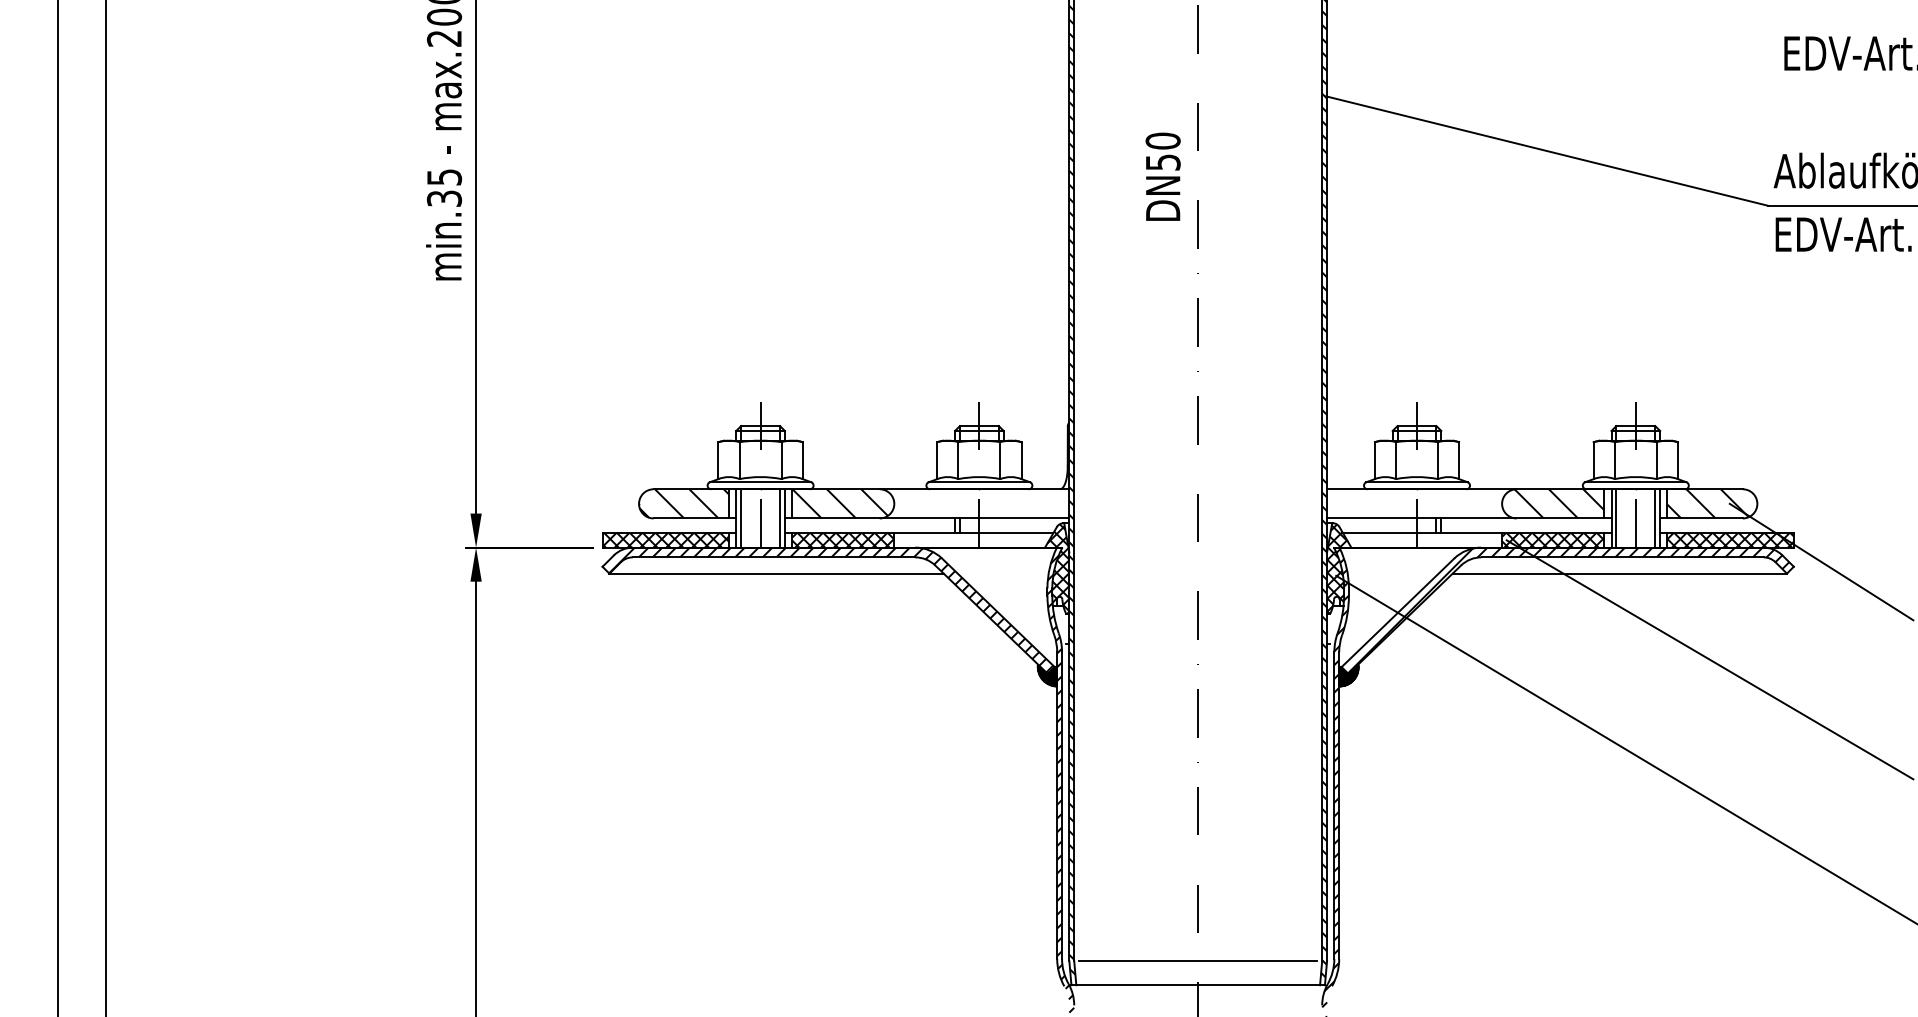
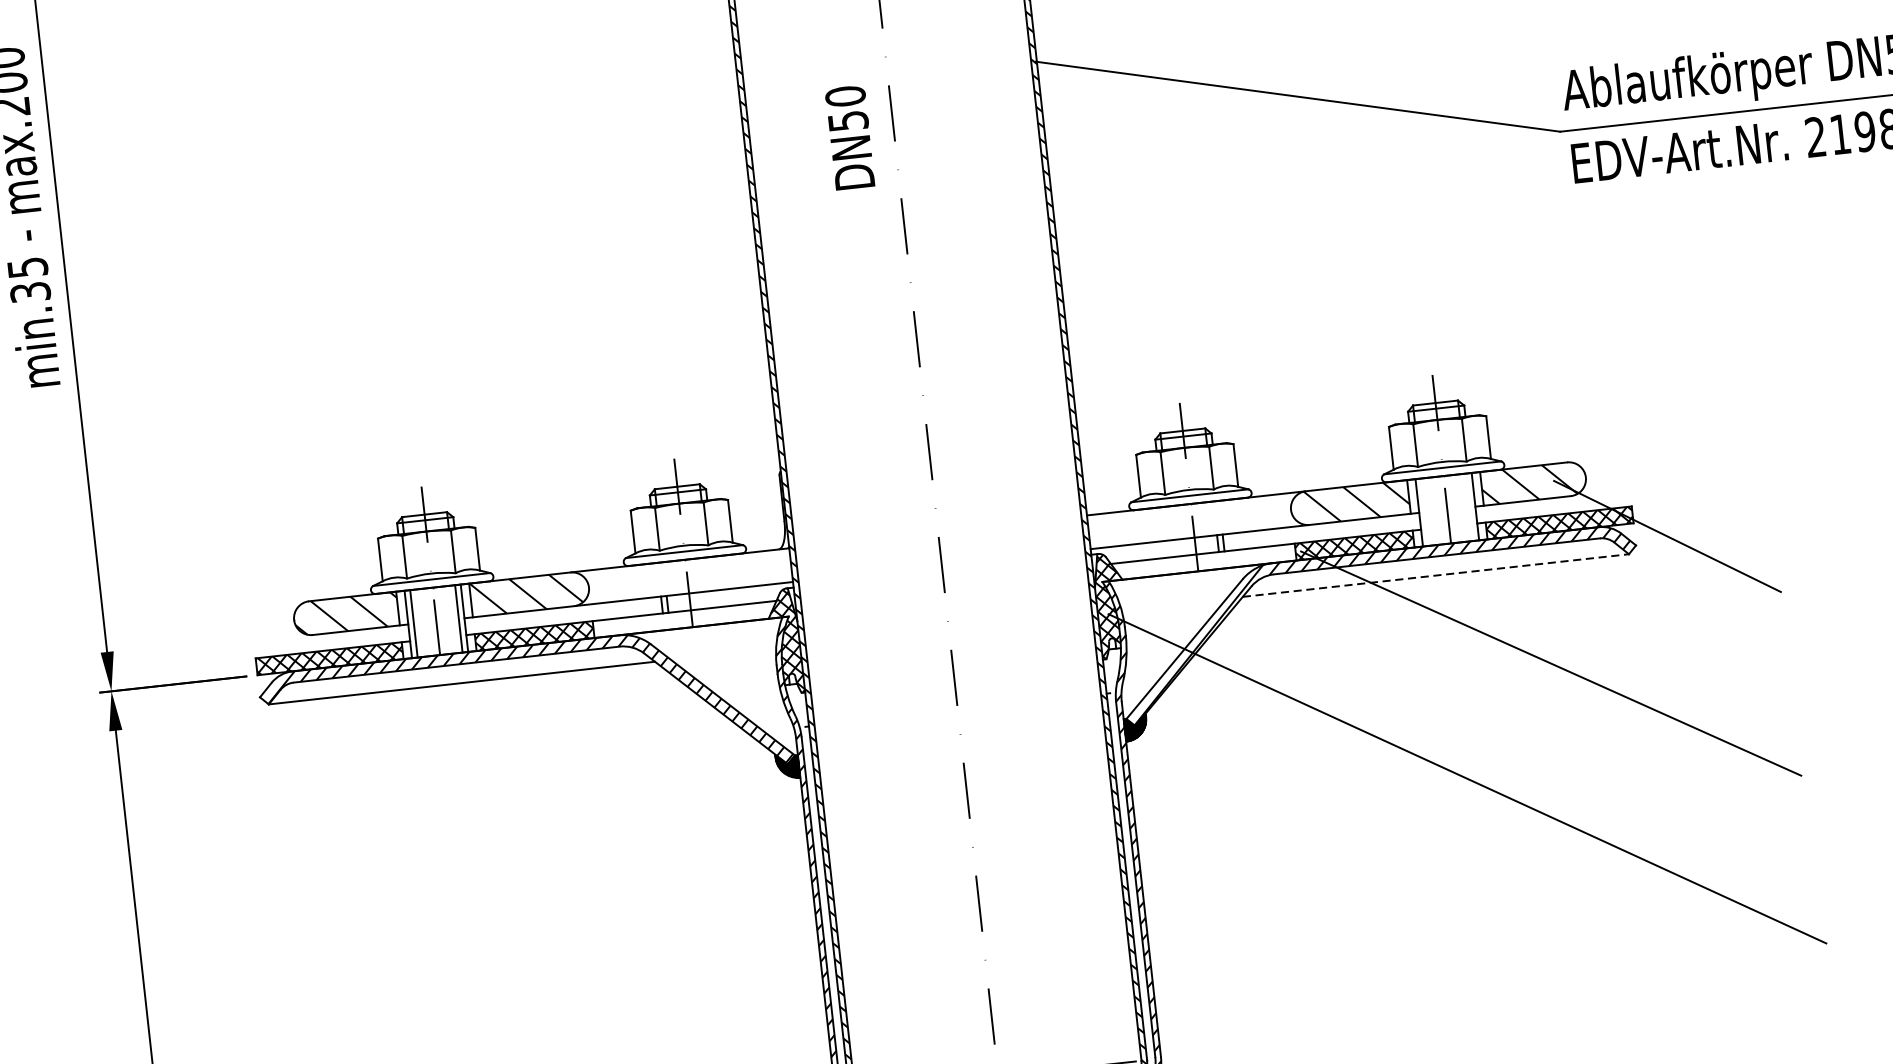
text: (1162, 176) -> (849, 137), moved
line: (1616, 518) -> (1425, 512), removed
line: (1655, 518) -> (1470, 507), removed
line: (1620, 573) -> (1436, 575), solid -> dashed

